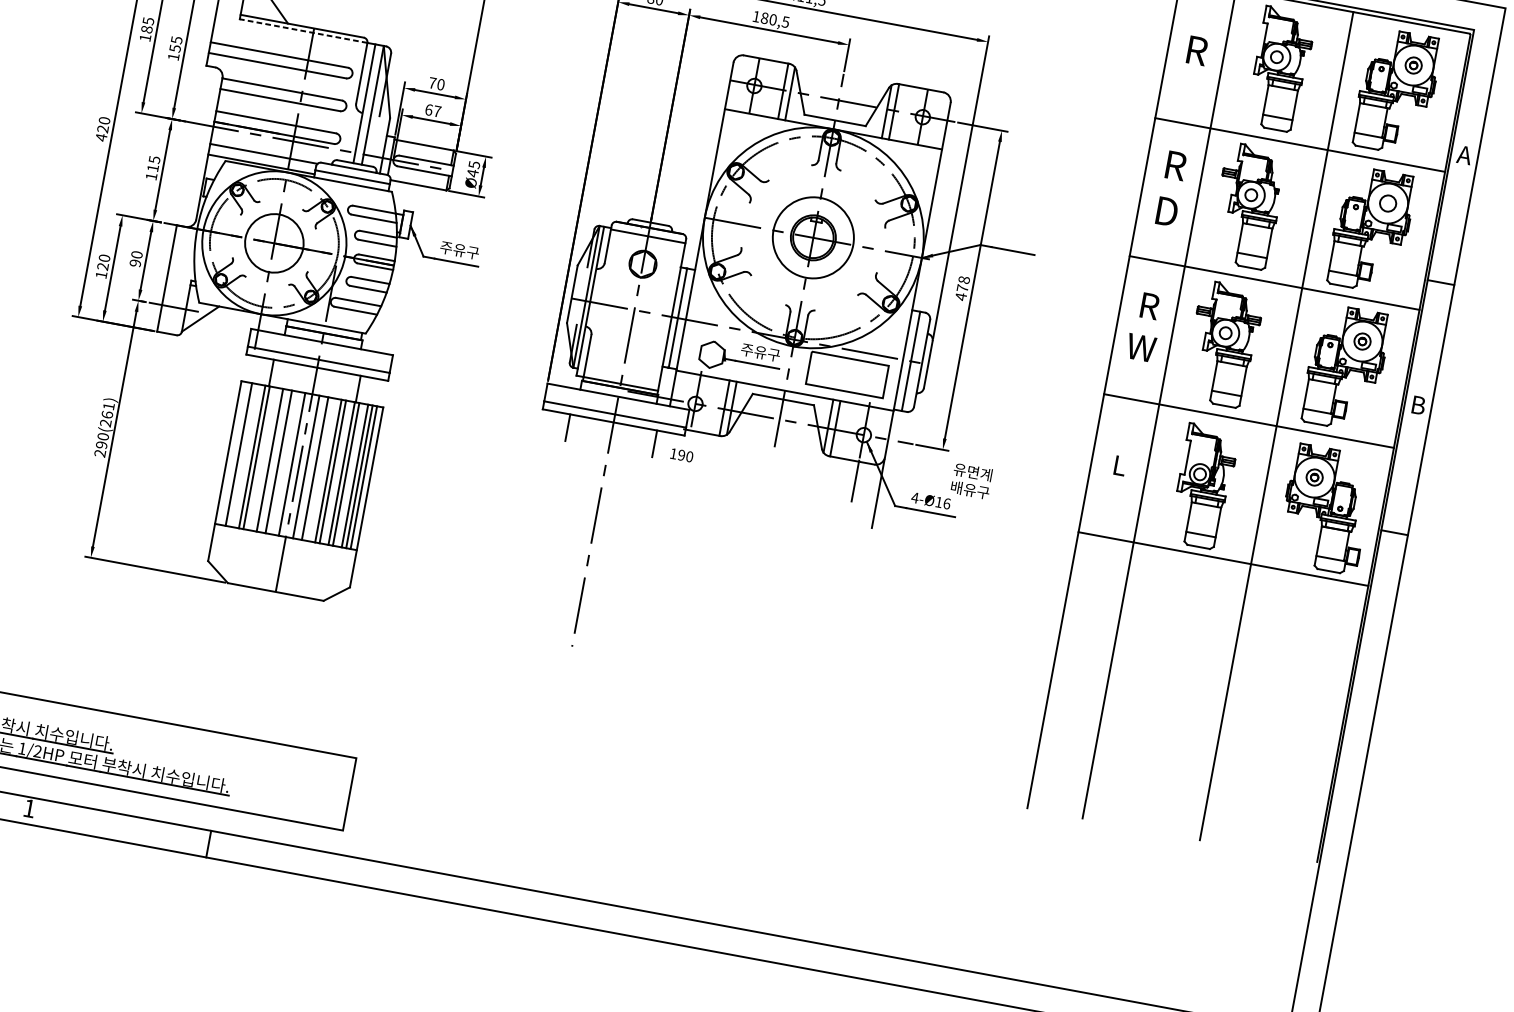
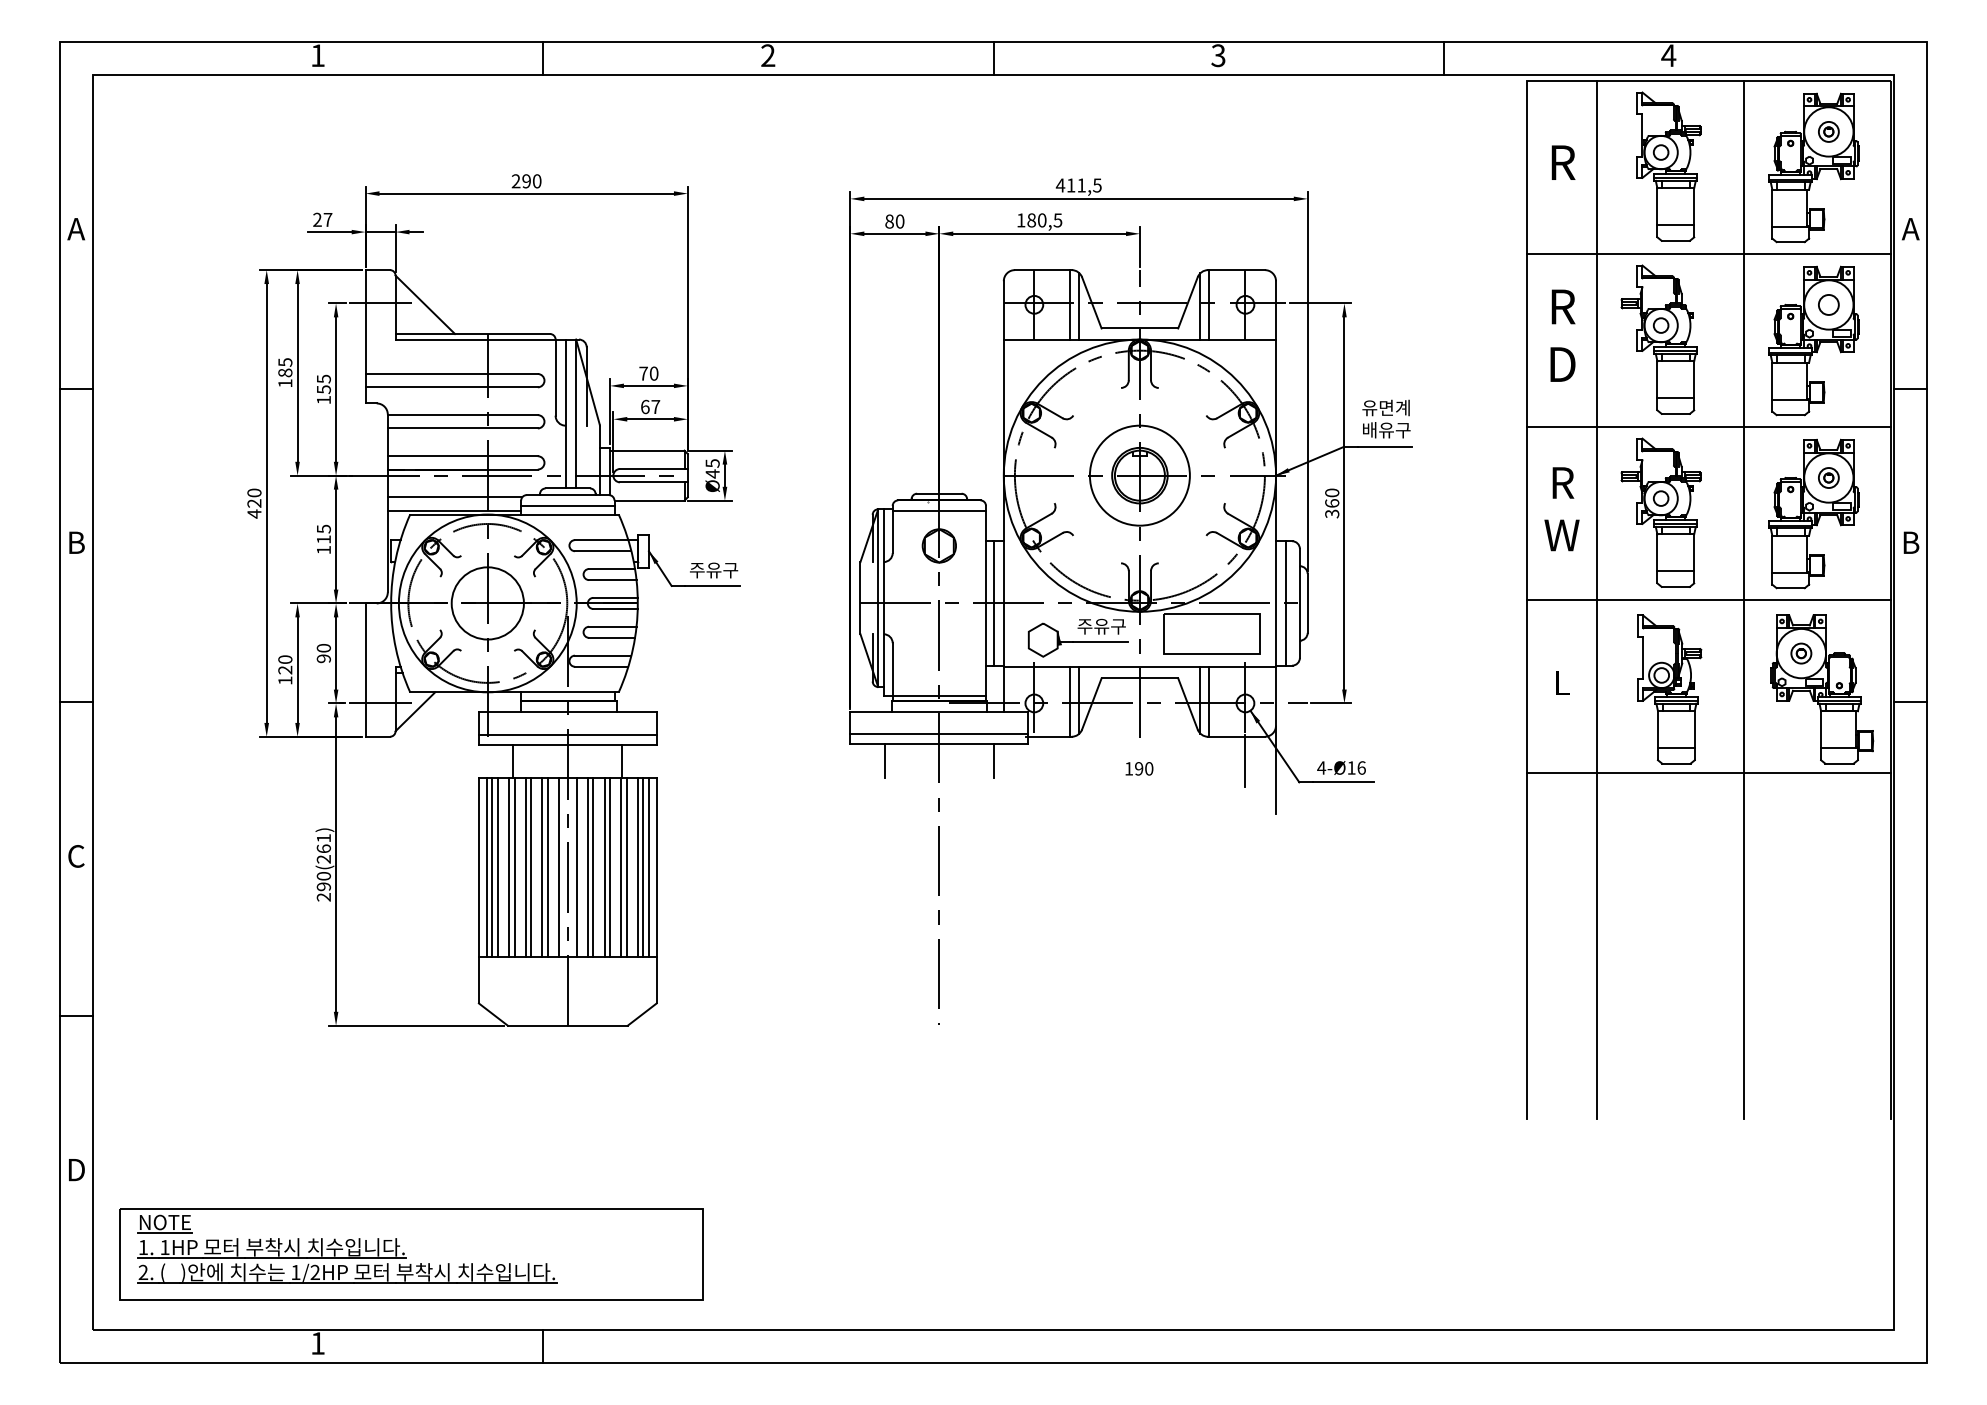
line: (303, 31) -> (475, 339), dashed -> solid
text: (962, 288) -> (1332, 503), 478 -> 360
line: (234, 453) -> (486, 866), added
line: (243, 454) -> (497, 866), added
text: (682, 455) -> (1139, 768), moved
line: (265, 458) -> (525, 866), added
line: (283, 462) -> (547, 866), added
line: (319, 468) -> (593, 866), added
text: (971, 480) -> (1386, 418), moved

